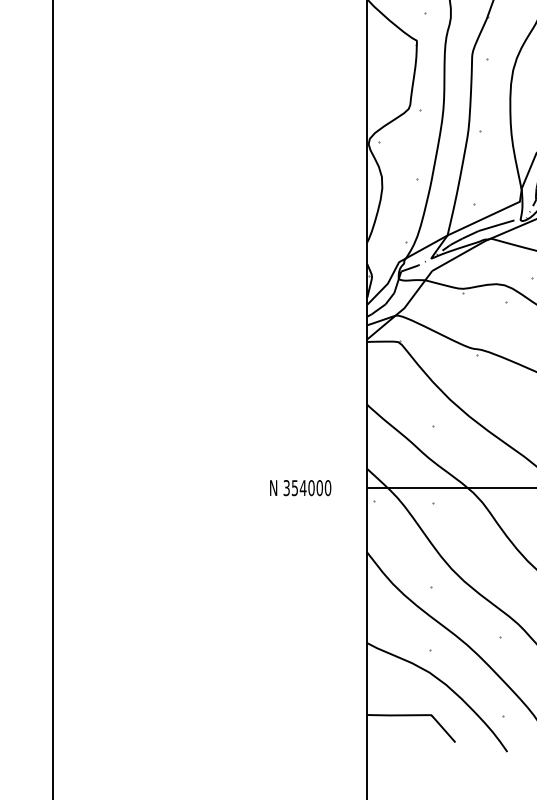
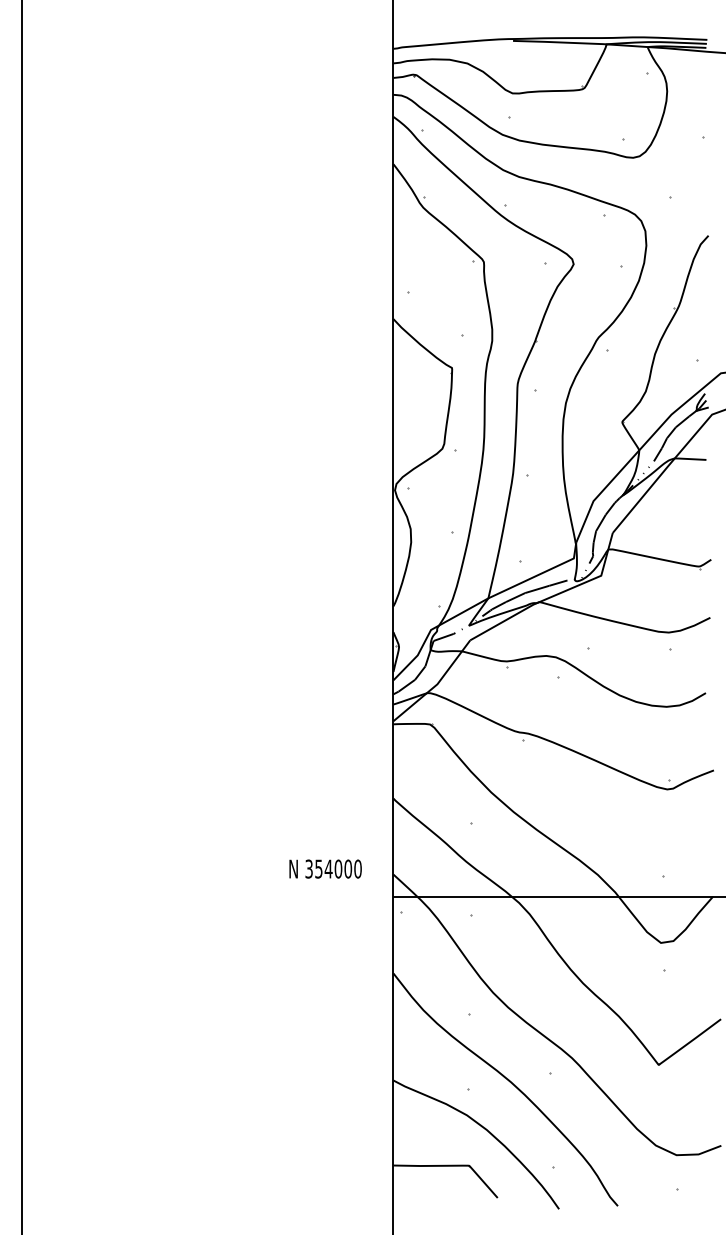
text: (300, 487) -> (325, 868), moved

